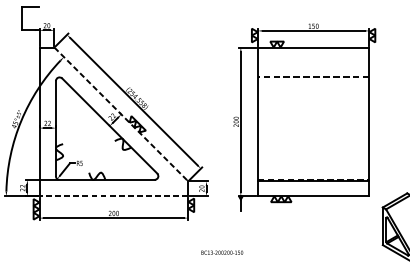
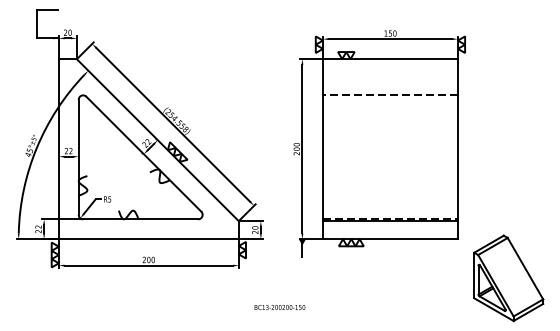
line: (121, 114) -> (158, 140), dashed -> solid
line: (113, 196) -> (148, 239), dashed -> solid

